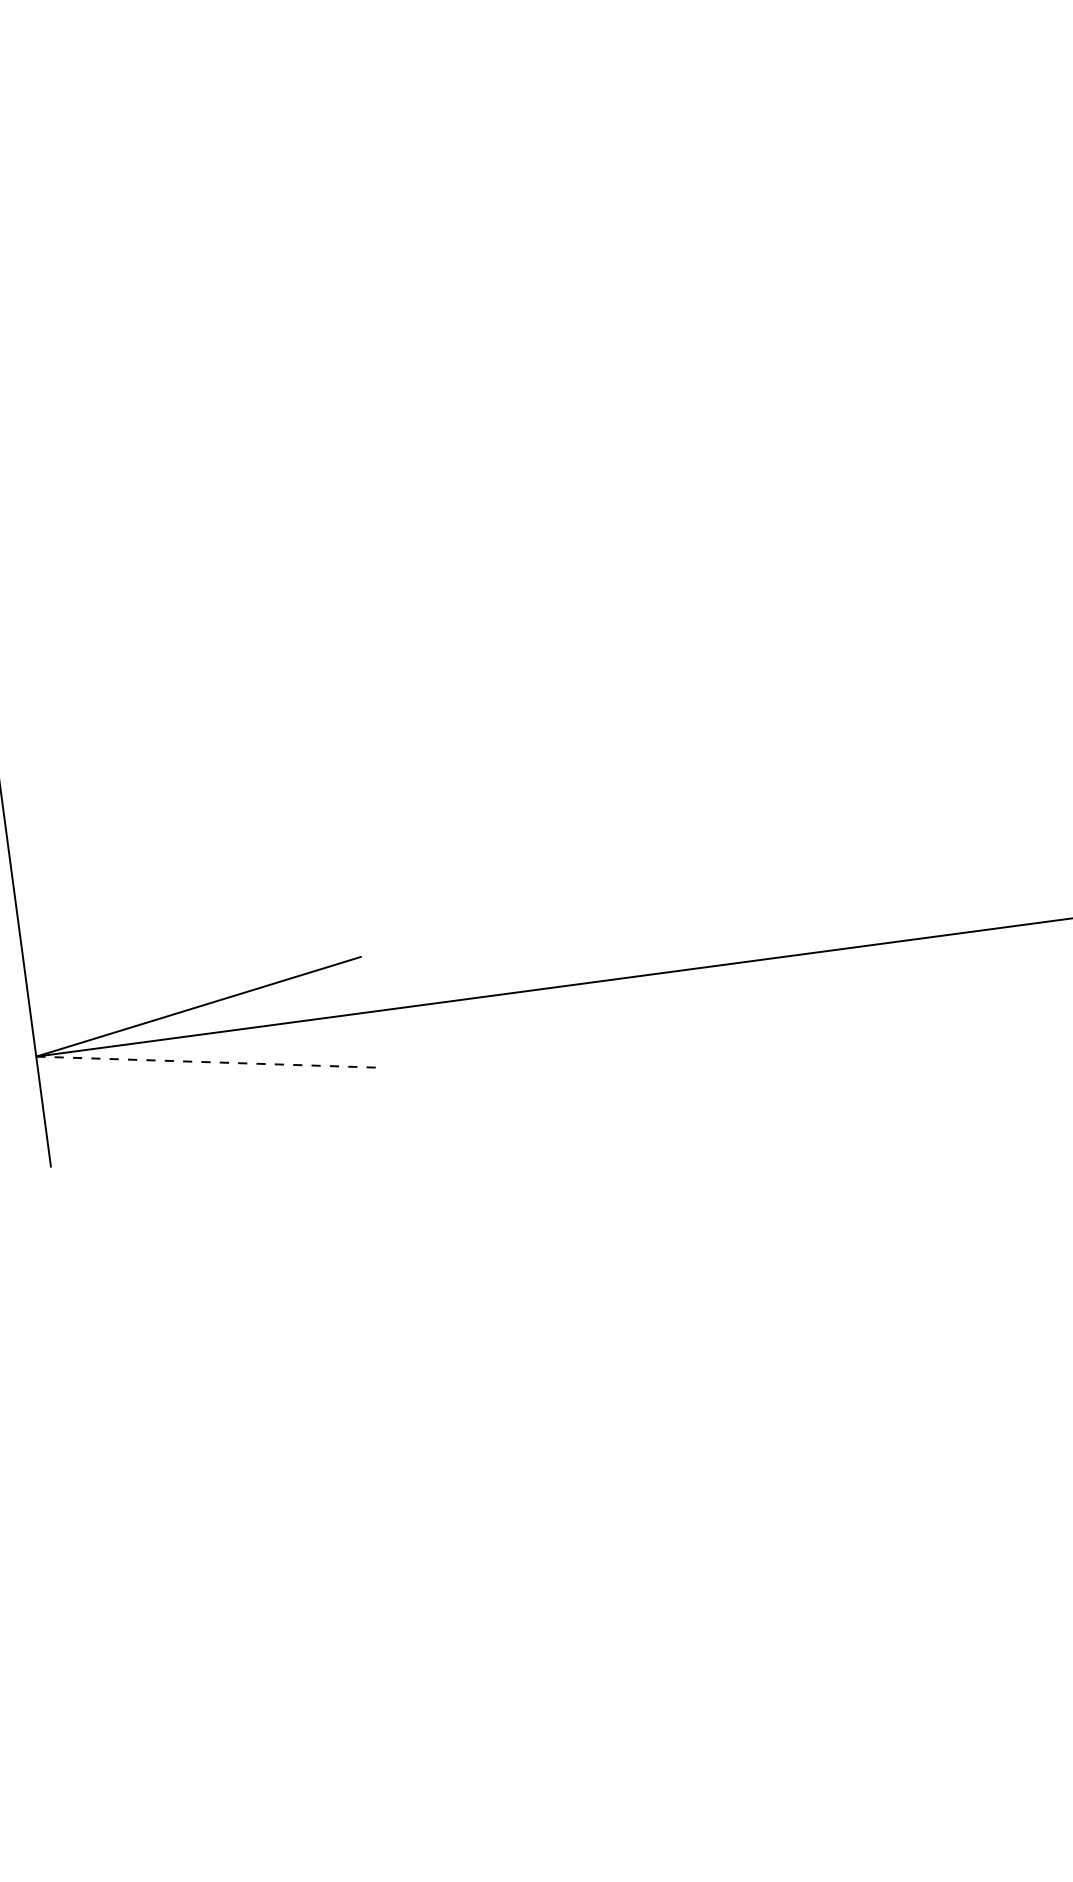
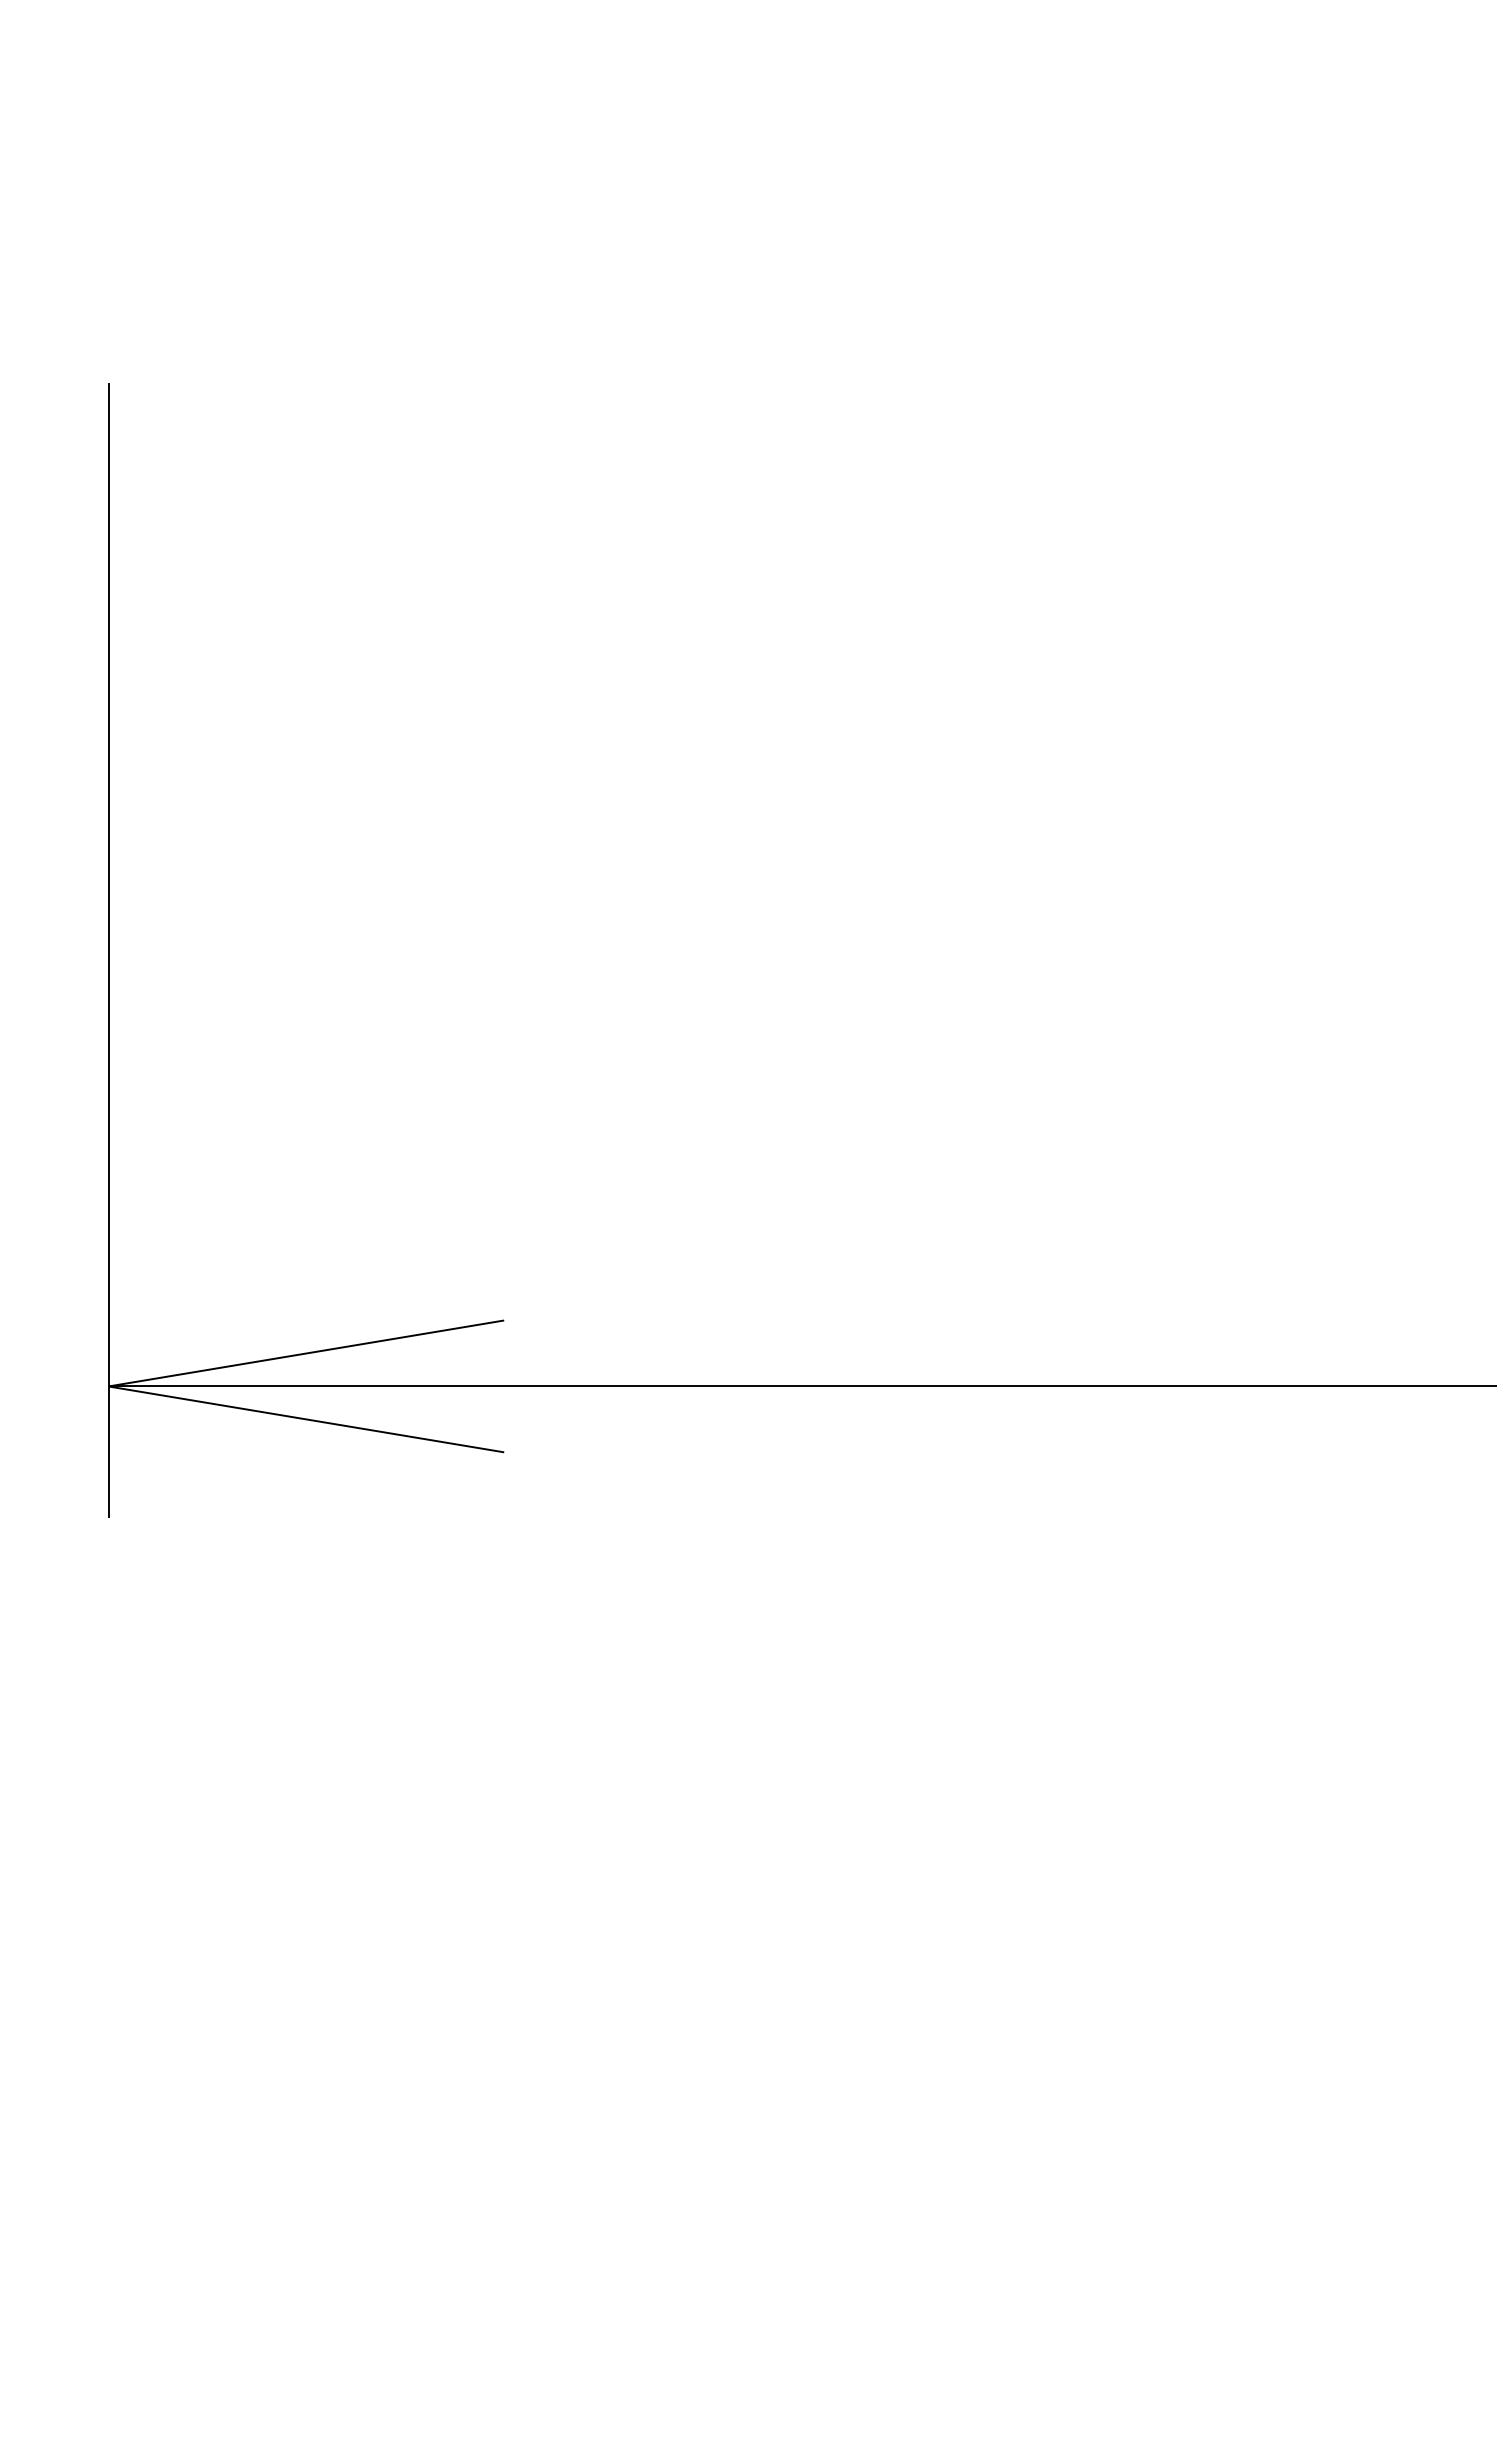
line: (206, 1062) -> (306, 1419), dashed -> solid

